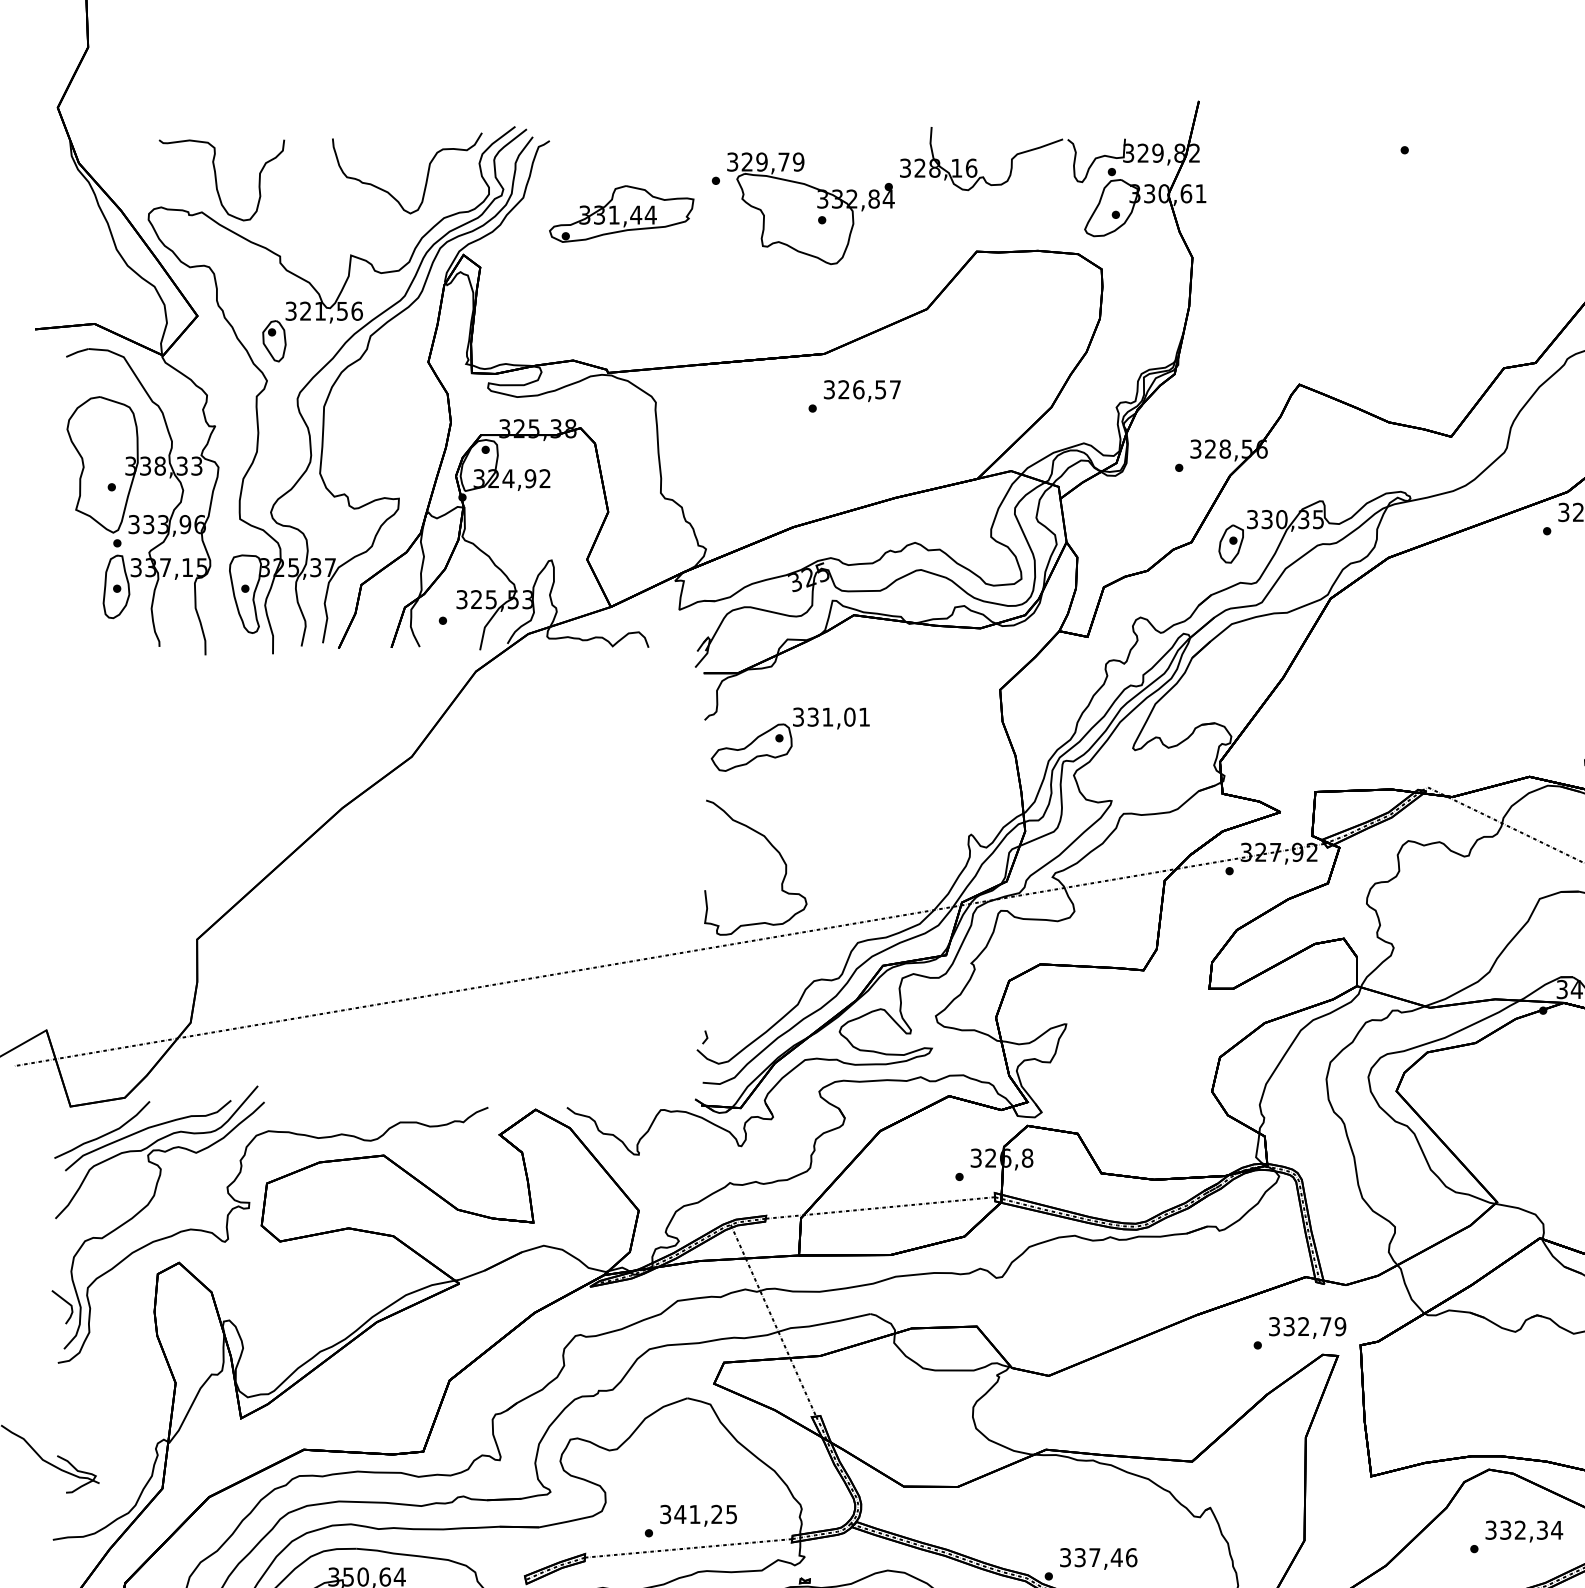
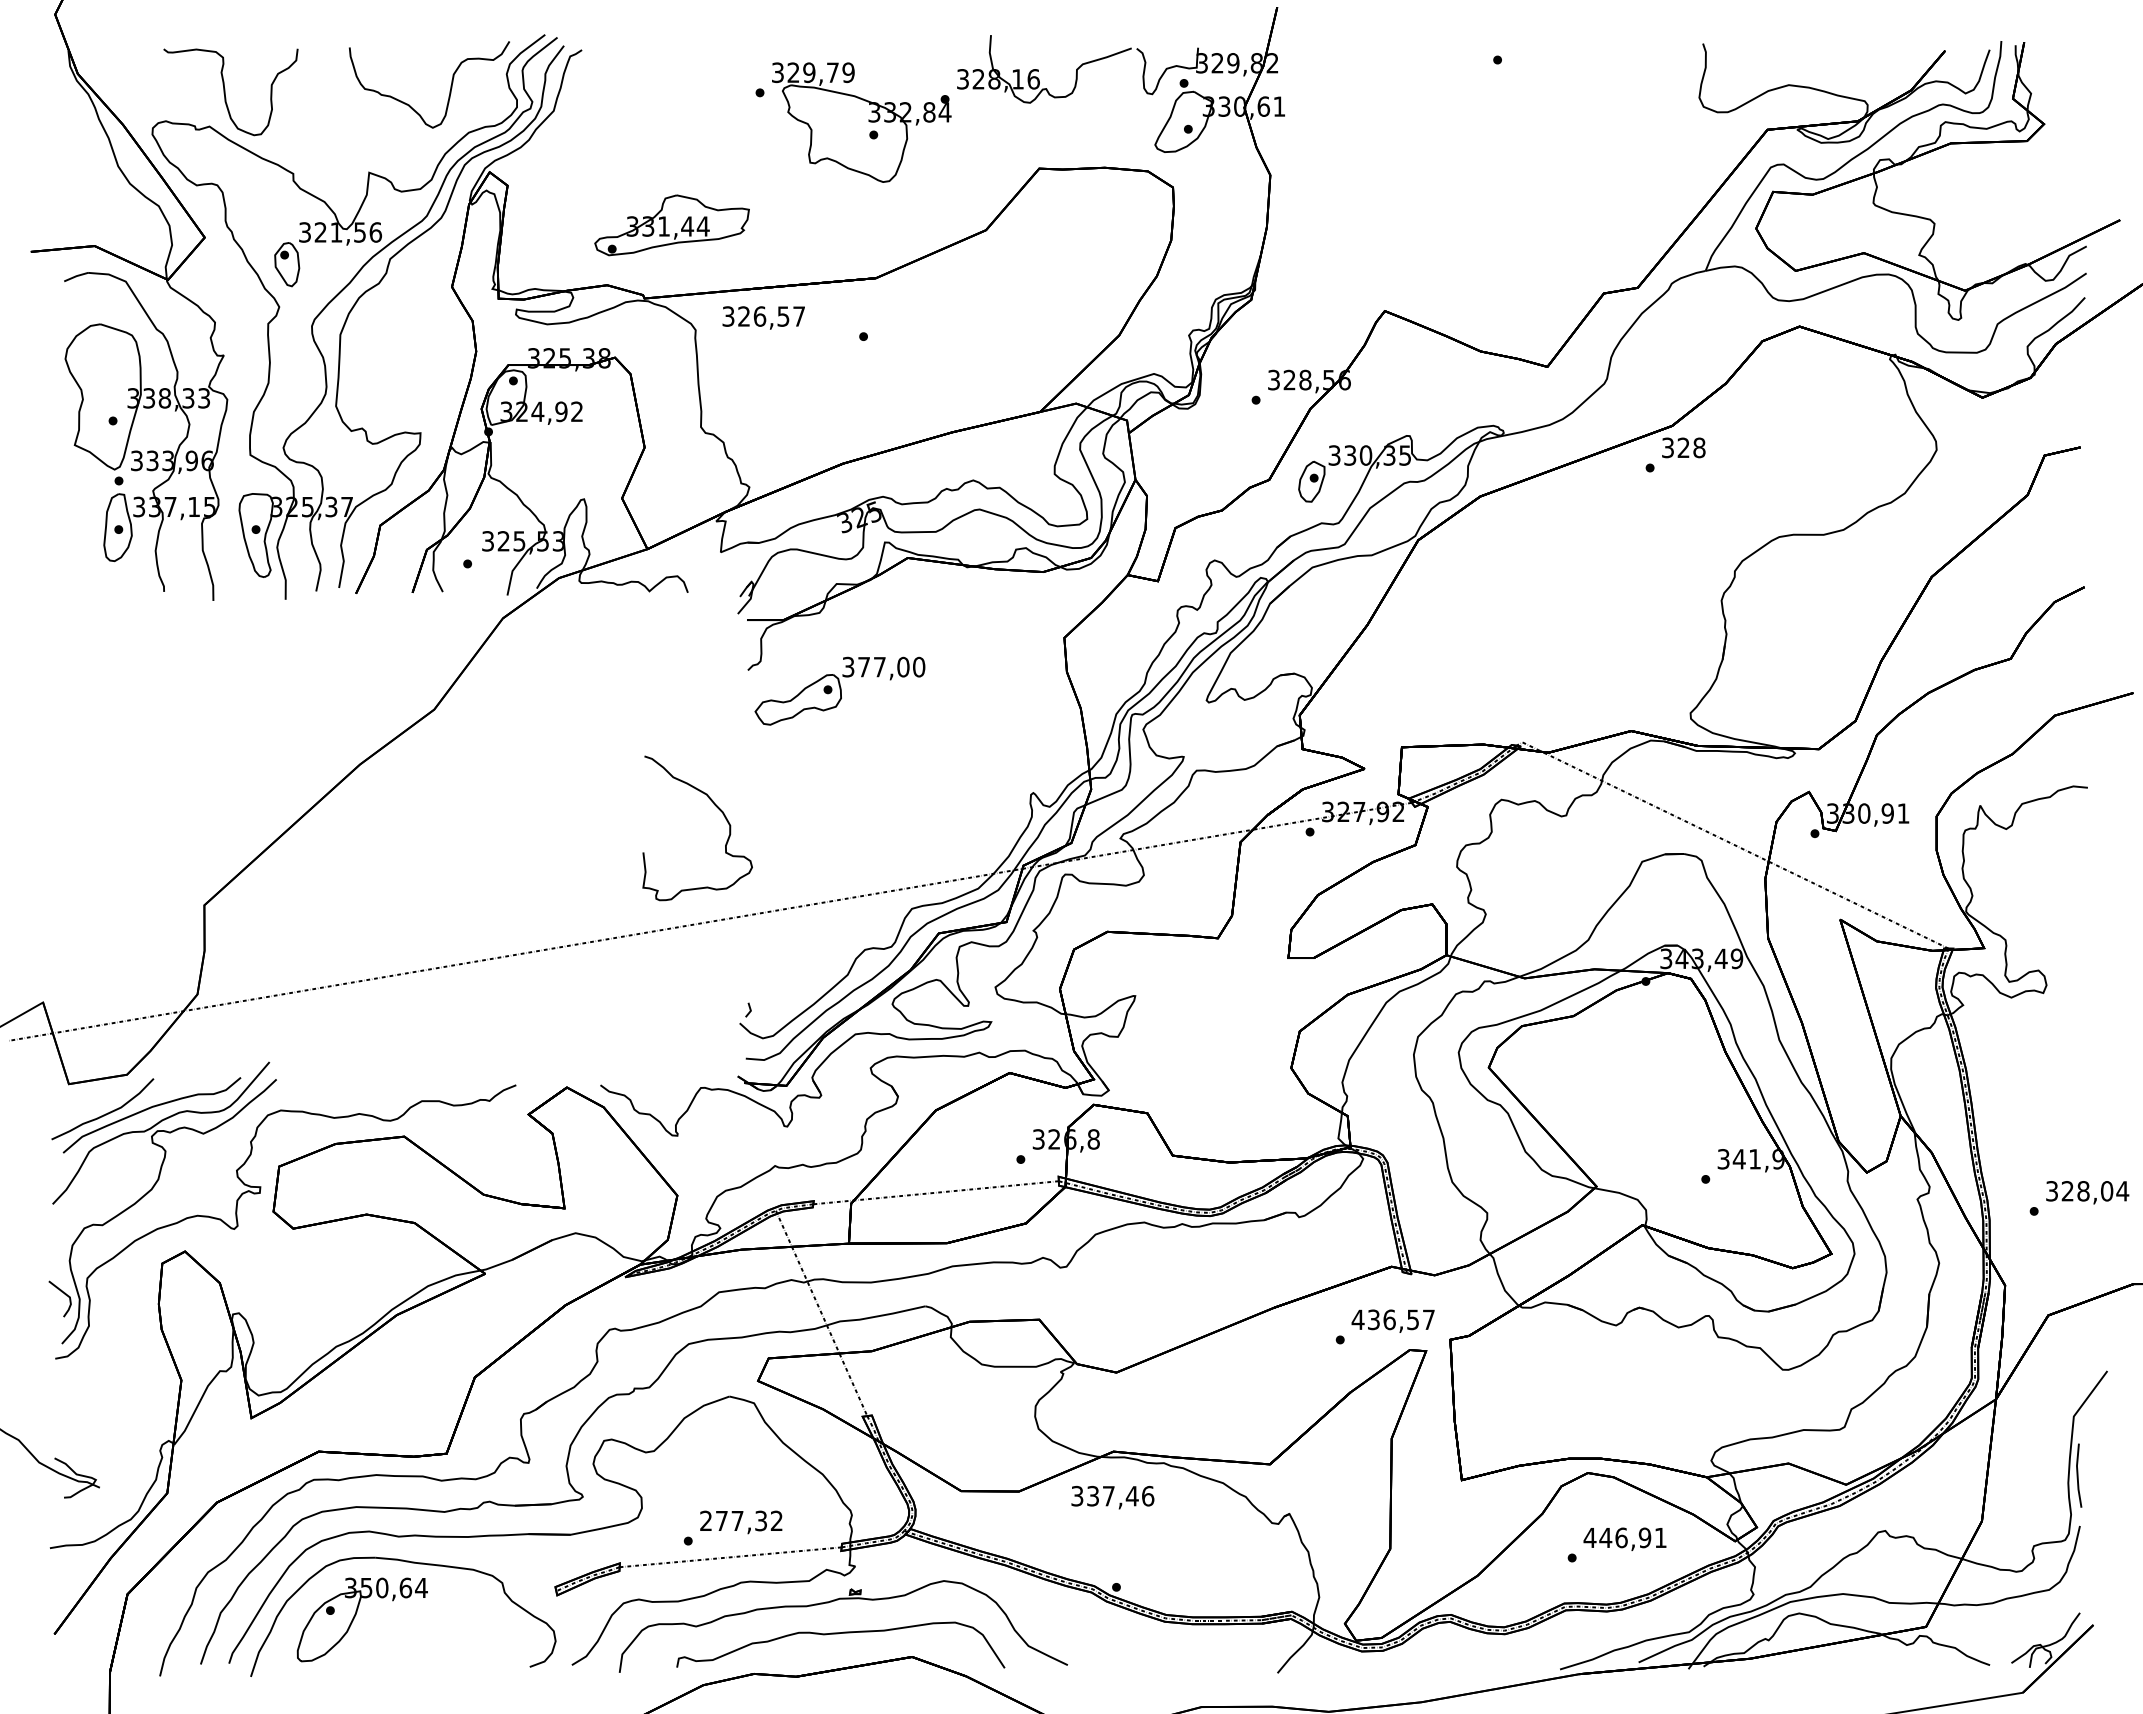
part: (621, 214) -> (671, 225), moved
text: (862, 390) -> (763, 317), moved
text: (838, 716) -> (891, 666), 331,01 -> 377,00
curve: (774, 849) -> (717, 808), moved
text: (1306, 1326) -> (1392, 1319), 332,79 -> 436,57
text: (698, 1514) -> (741, 1520), 341,25 -> 277,32
text: (1524, 1529) -> (1625, 1537), 332,34 -> 446,91
text: (1098, 1558) -> (1112, 1497), moved

